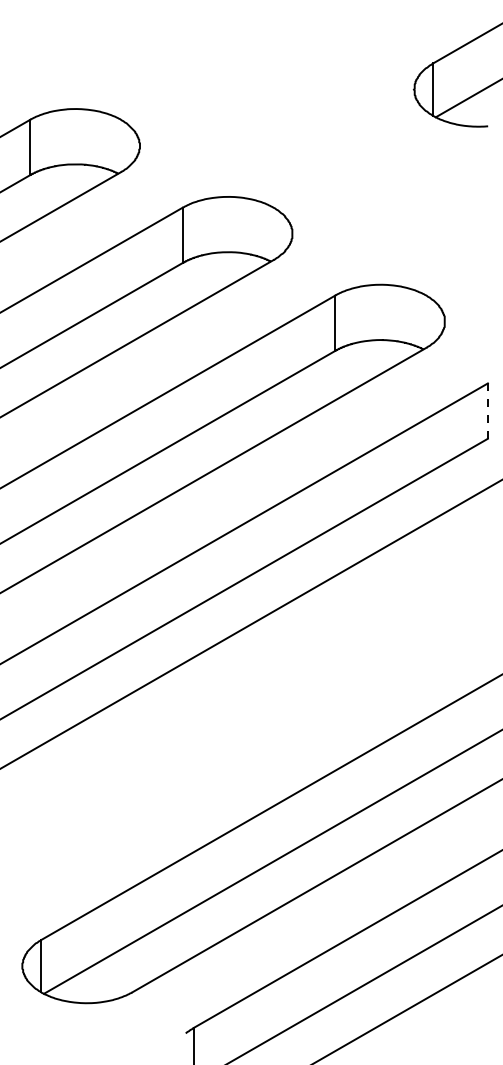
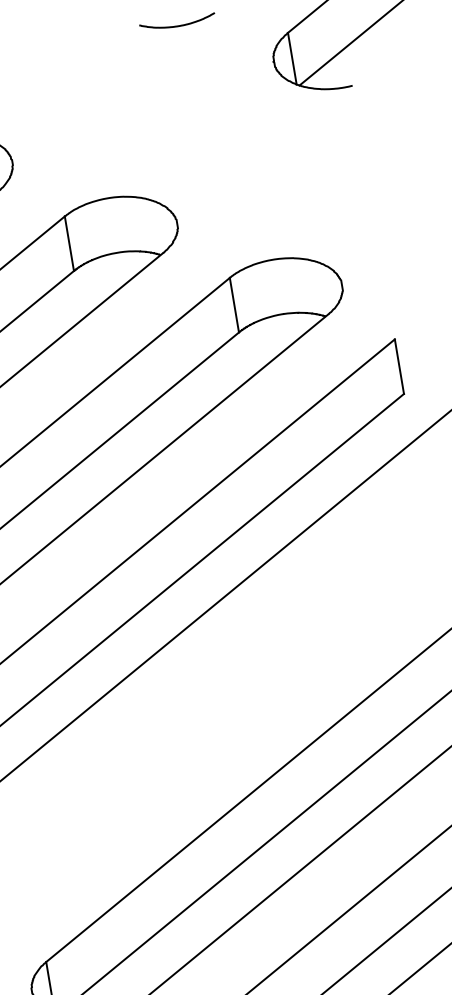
curve: (324, 37) -> (176, 25), added
line: (487, 411) -> (399, 367), dashed -> solid

